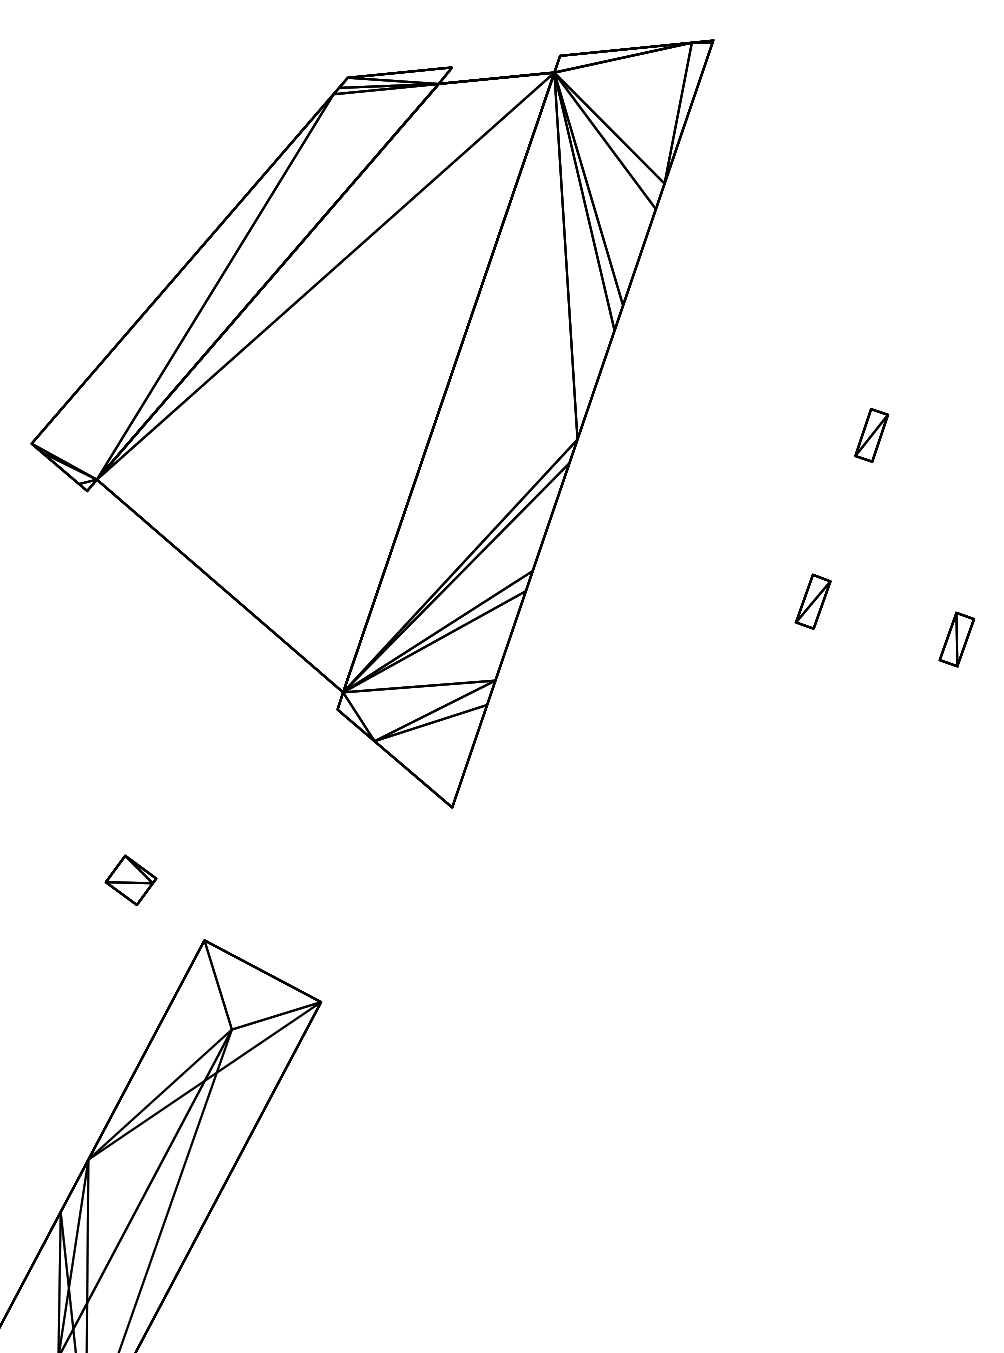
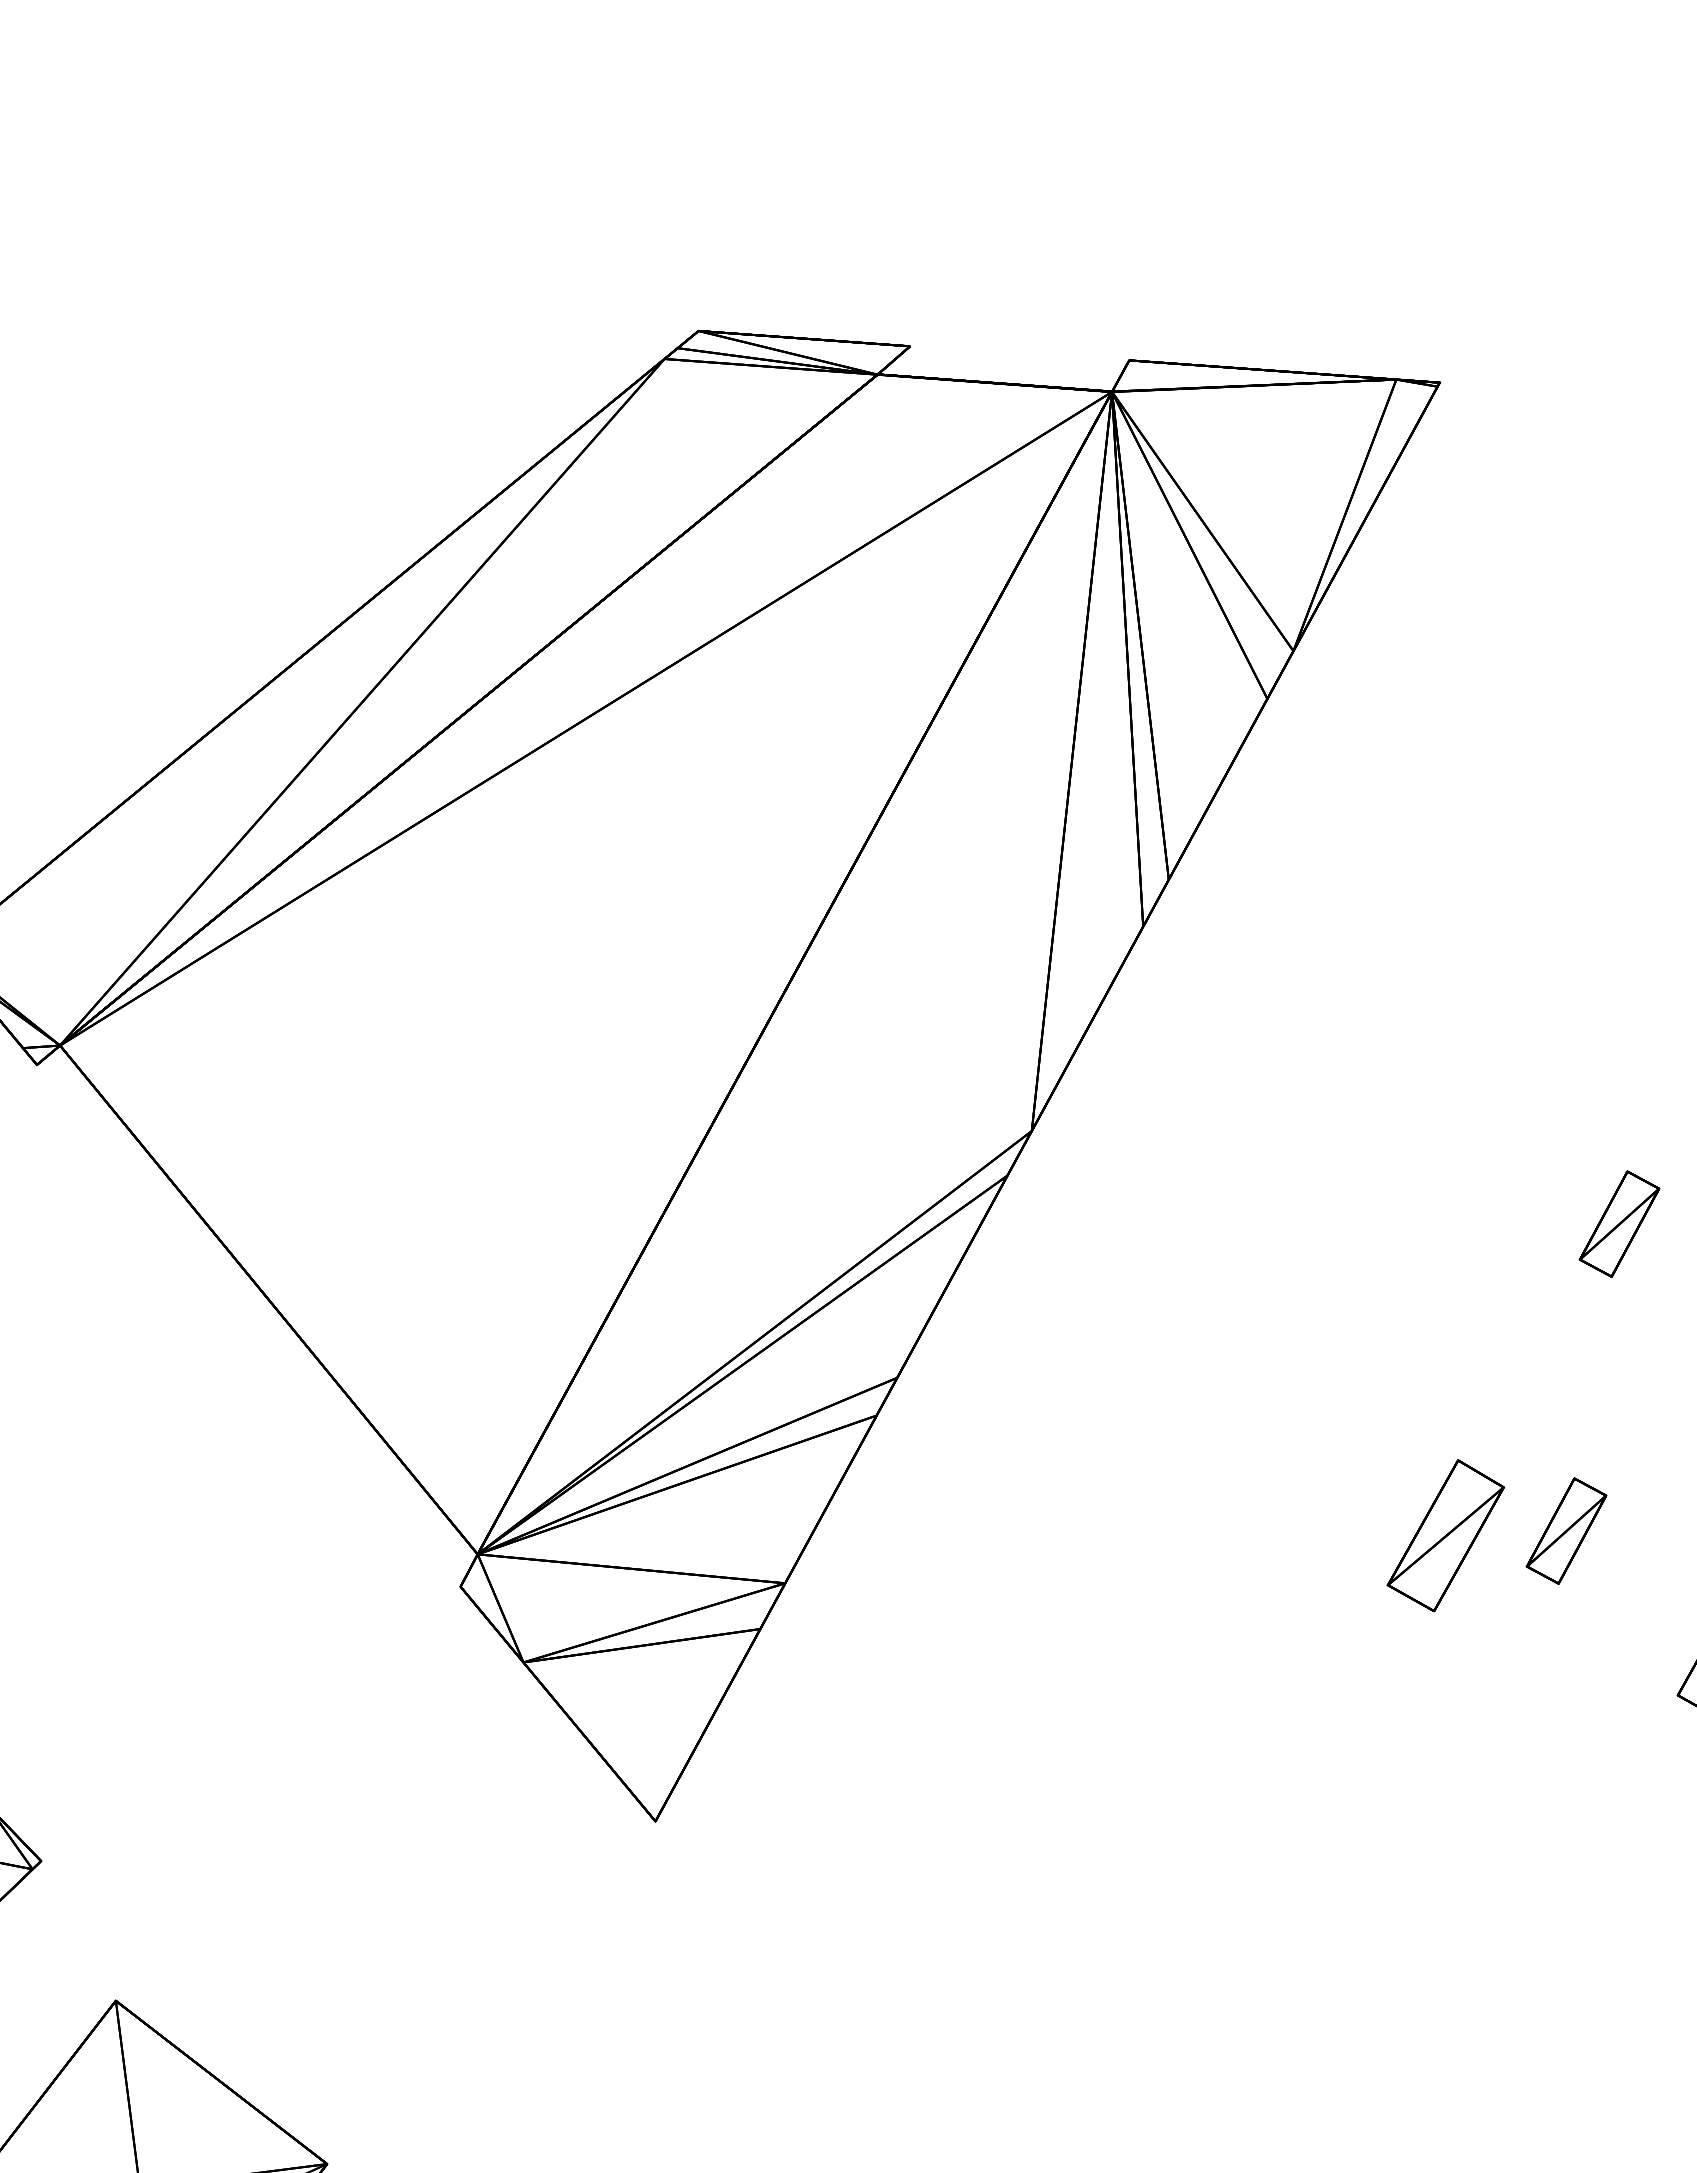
part: (871, 589) -> (1566, 1531), added
part: (812, 601) -> (1444, 1534), size x1.4

